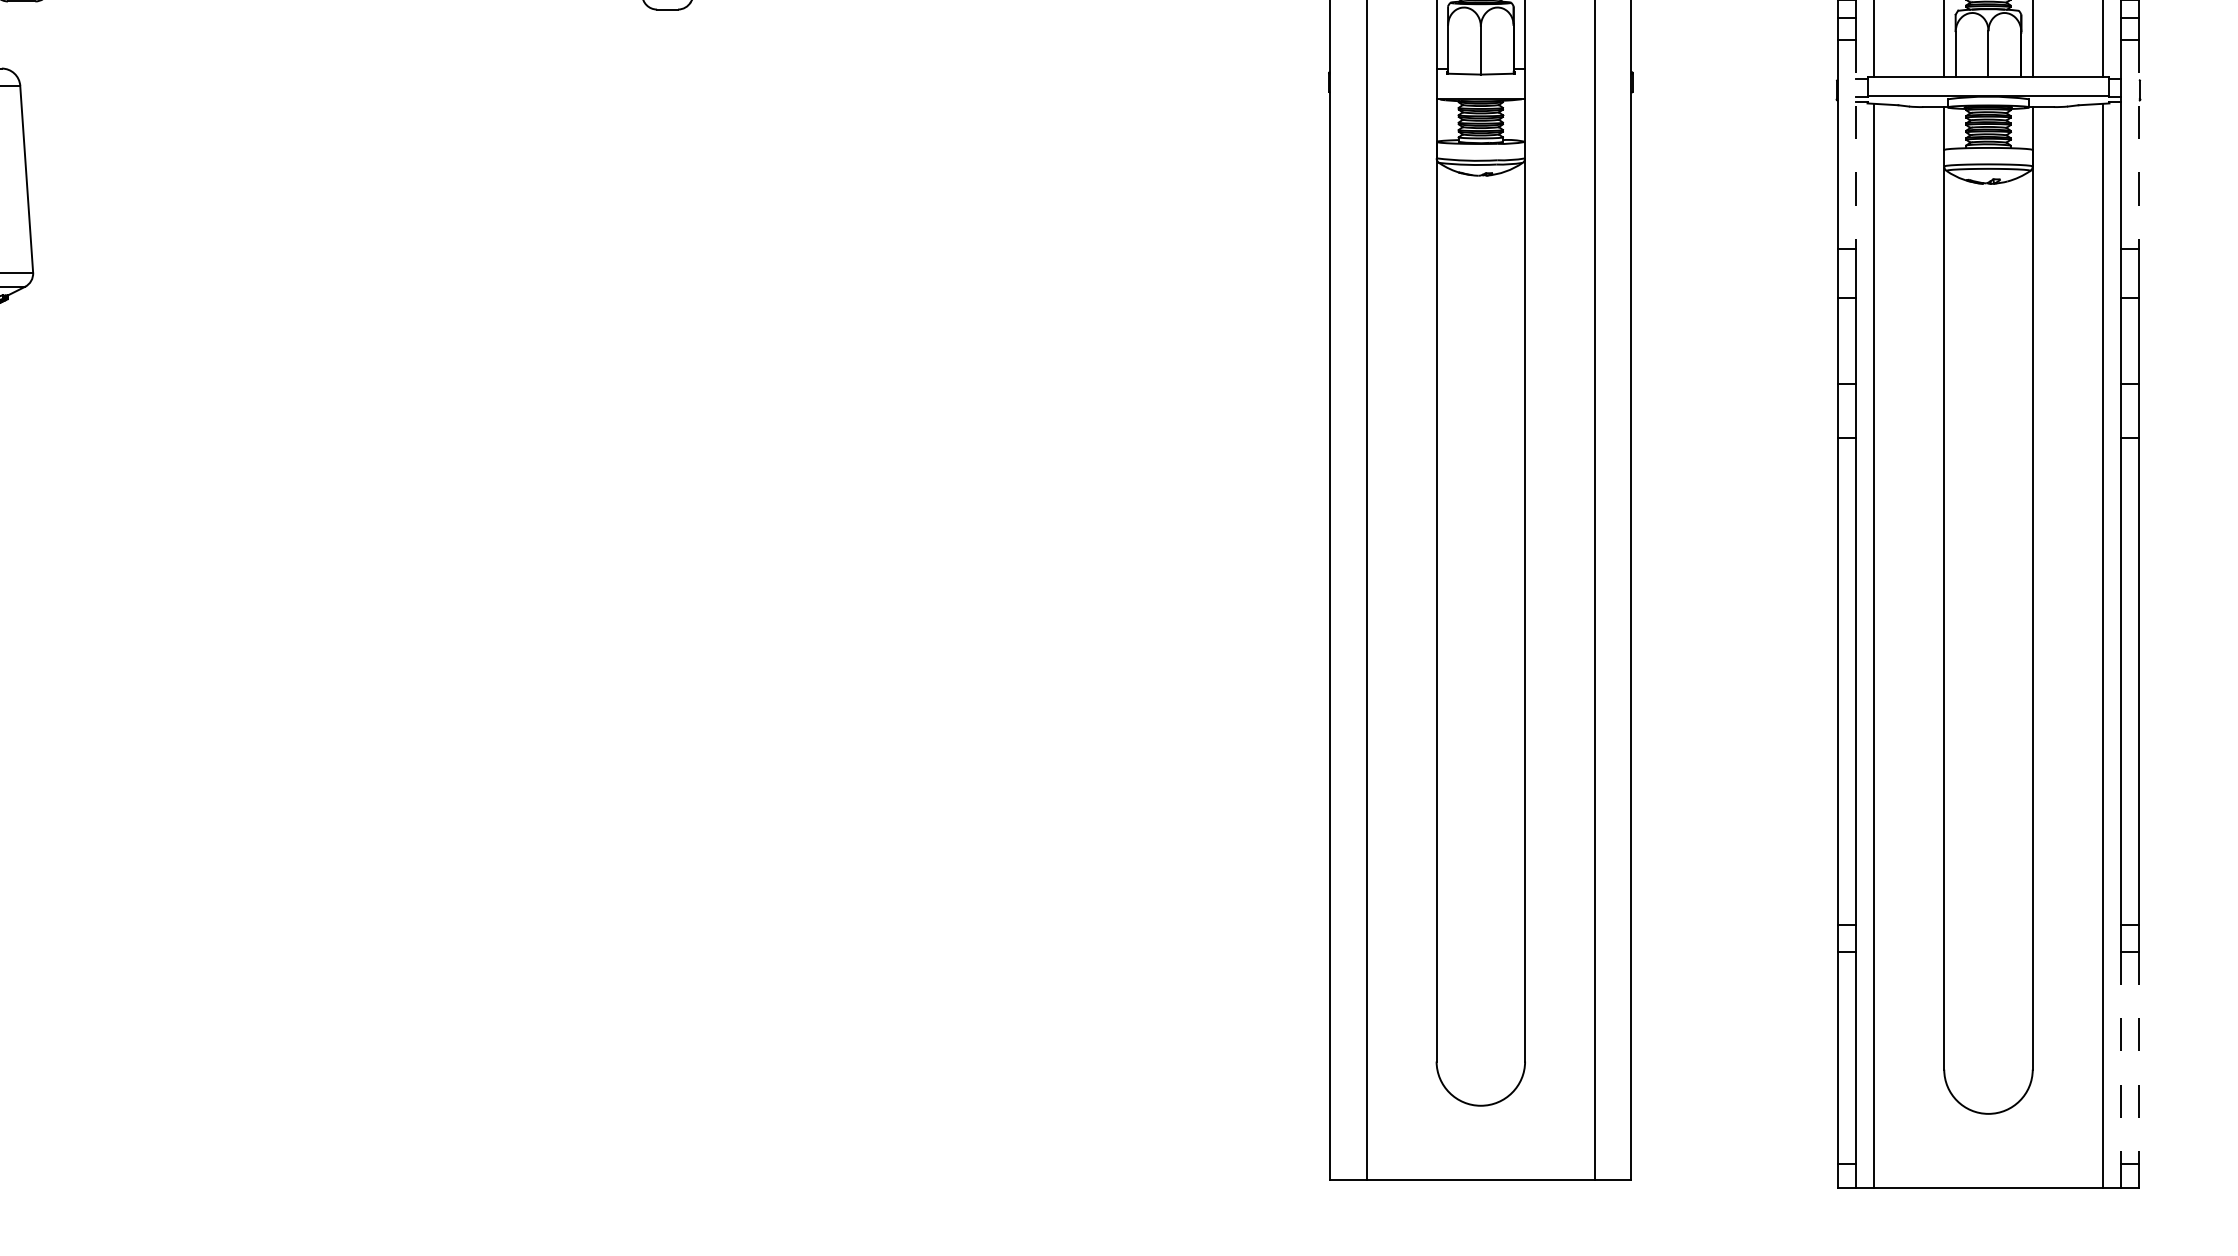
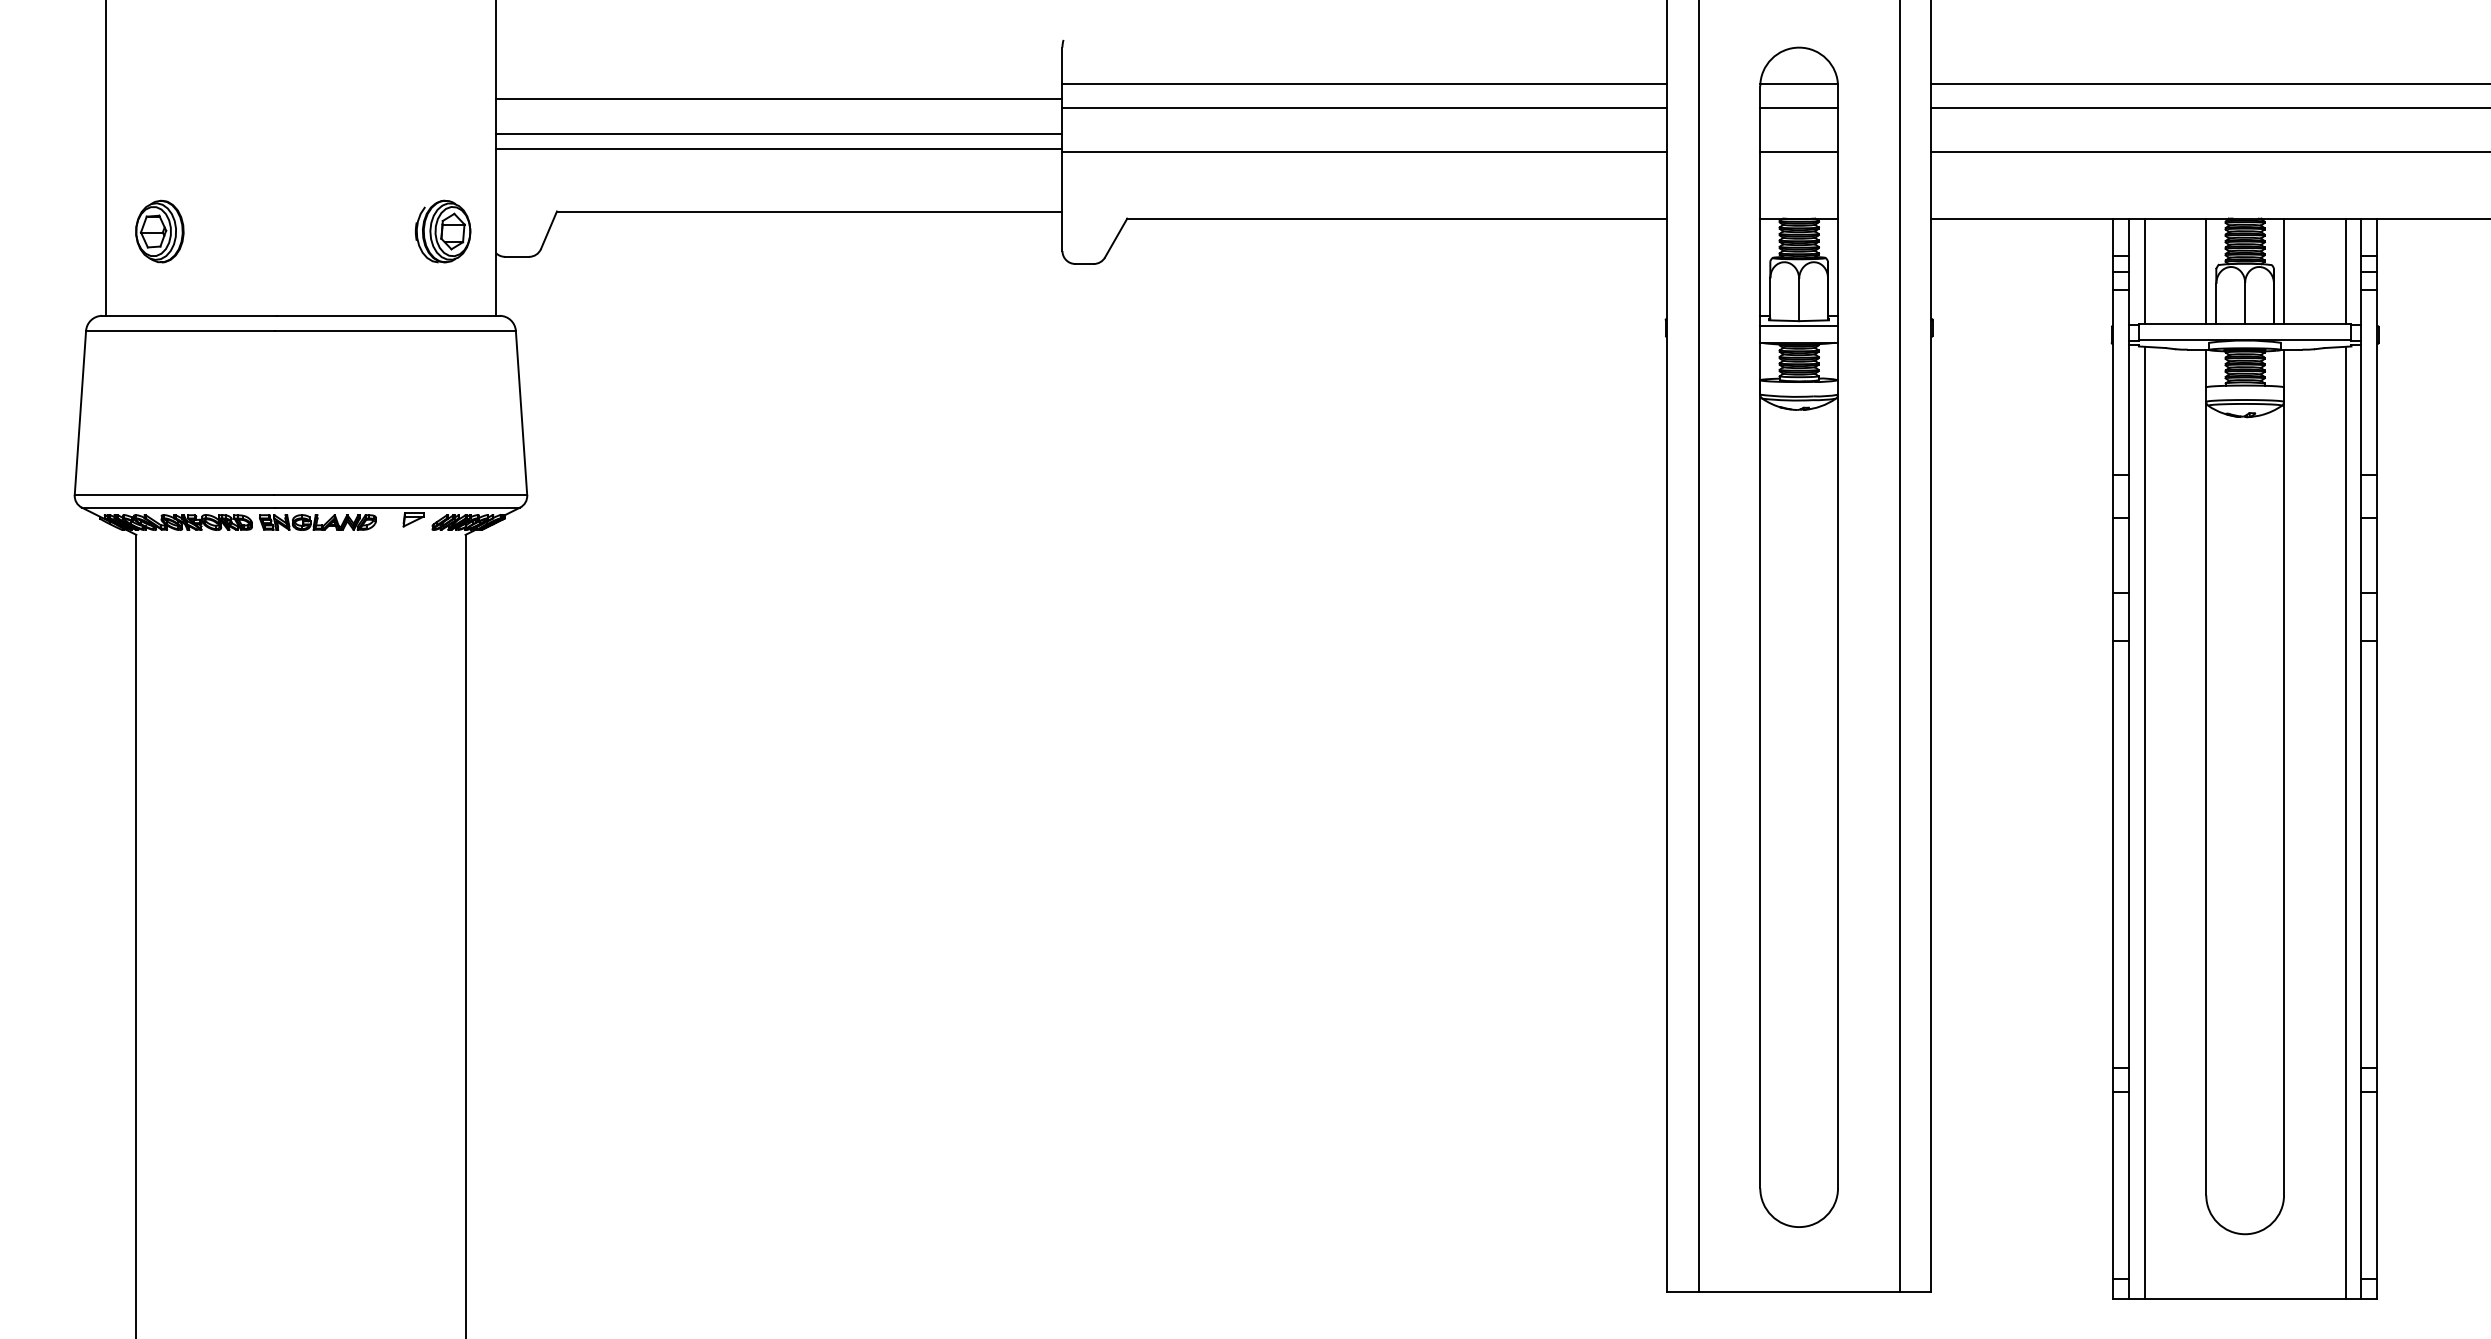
line: (1481, 80) -> (1799, 326), added
line: (1856, 145) -> (2129, 383), dashed -> solid
line: (2139, 145) -> (2377, 383), dashed -> solid
line: (2120, 1058) -> (2361, 1185), dashed -> solid
line: (2139, 1058) -> (2377, 1185), dashed -> solid

